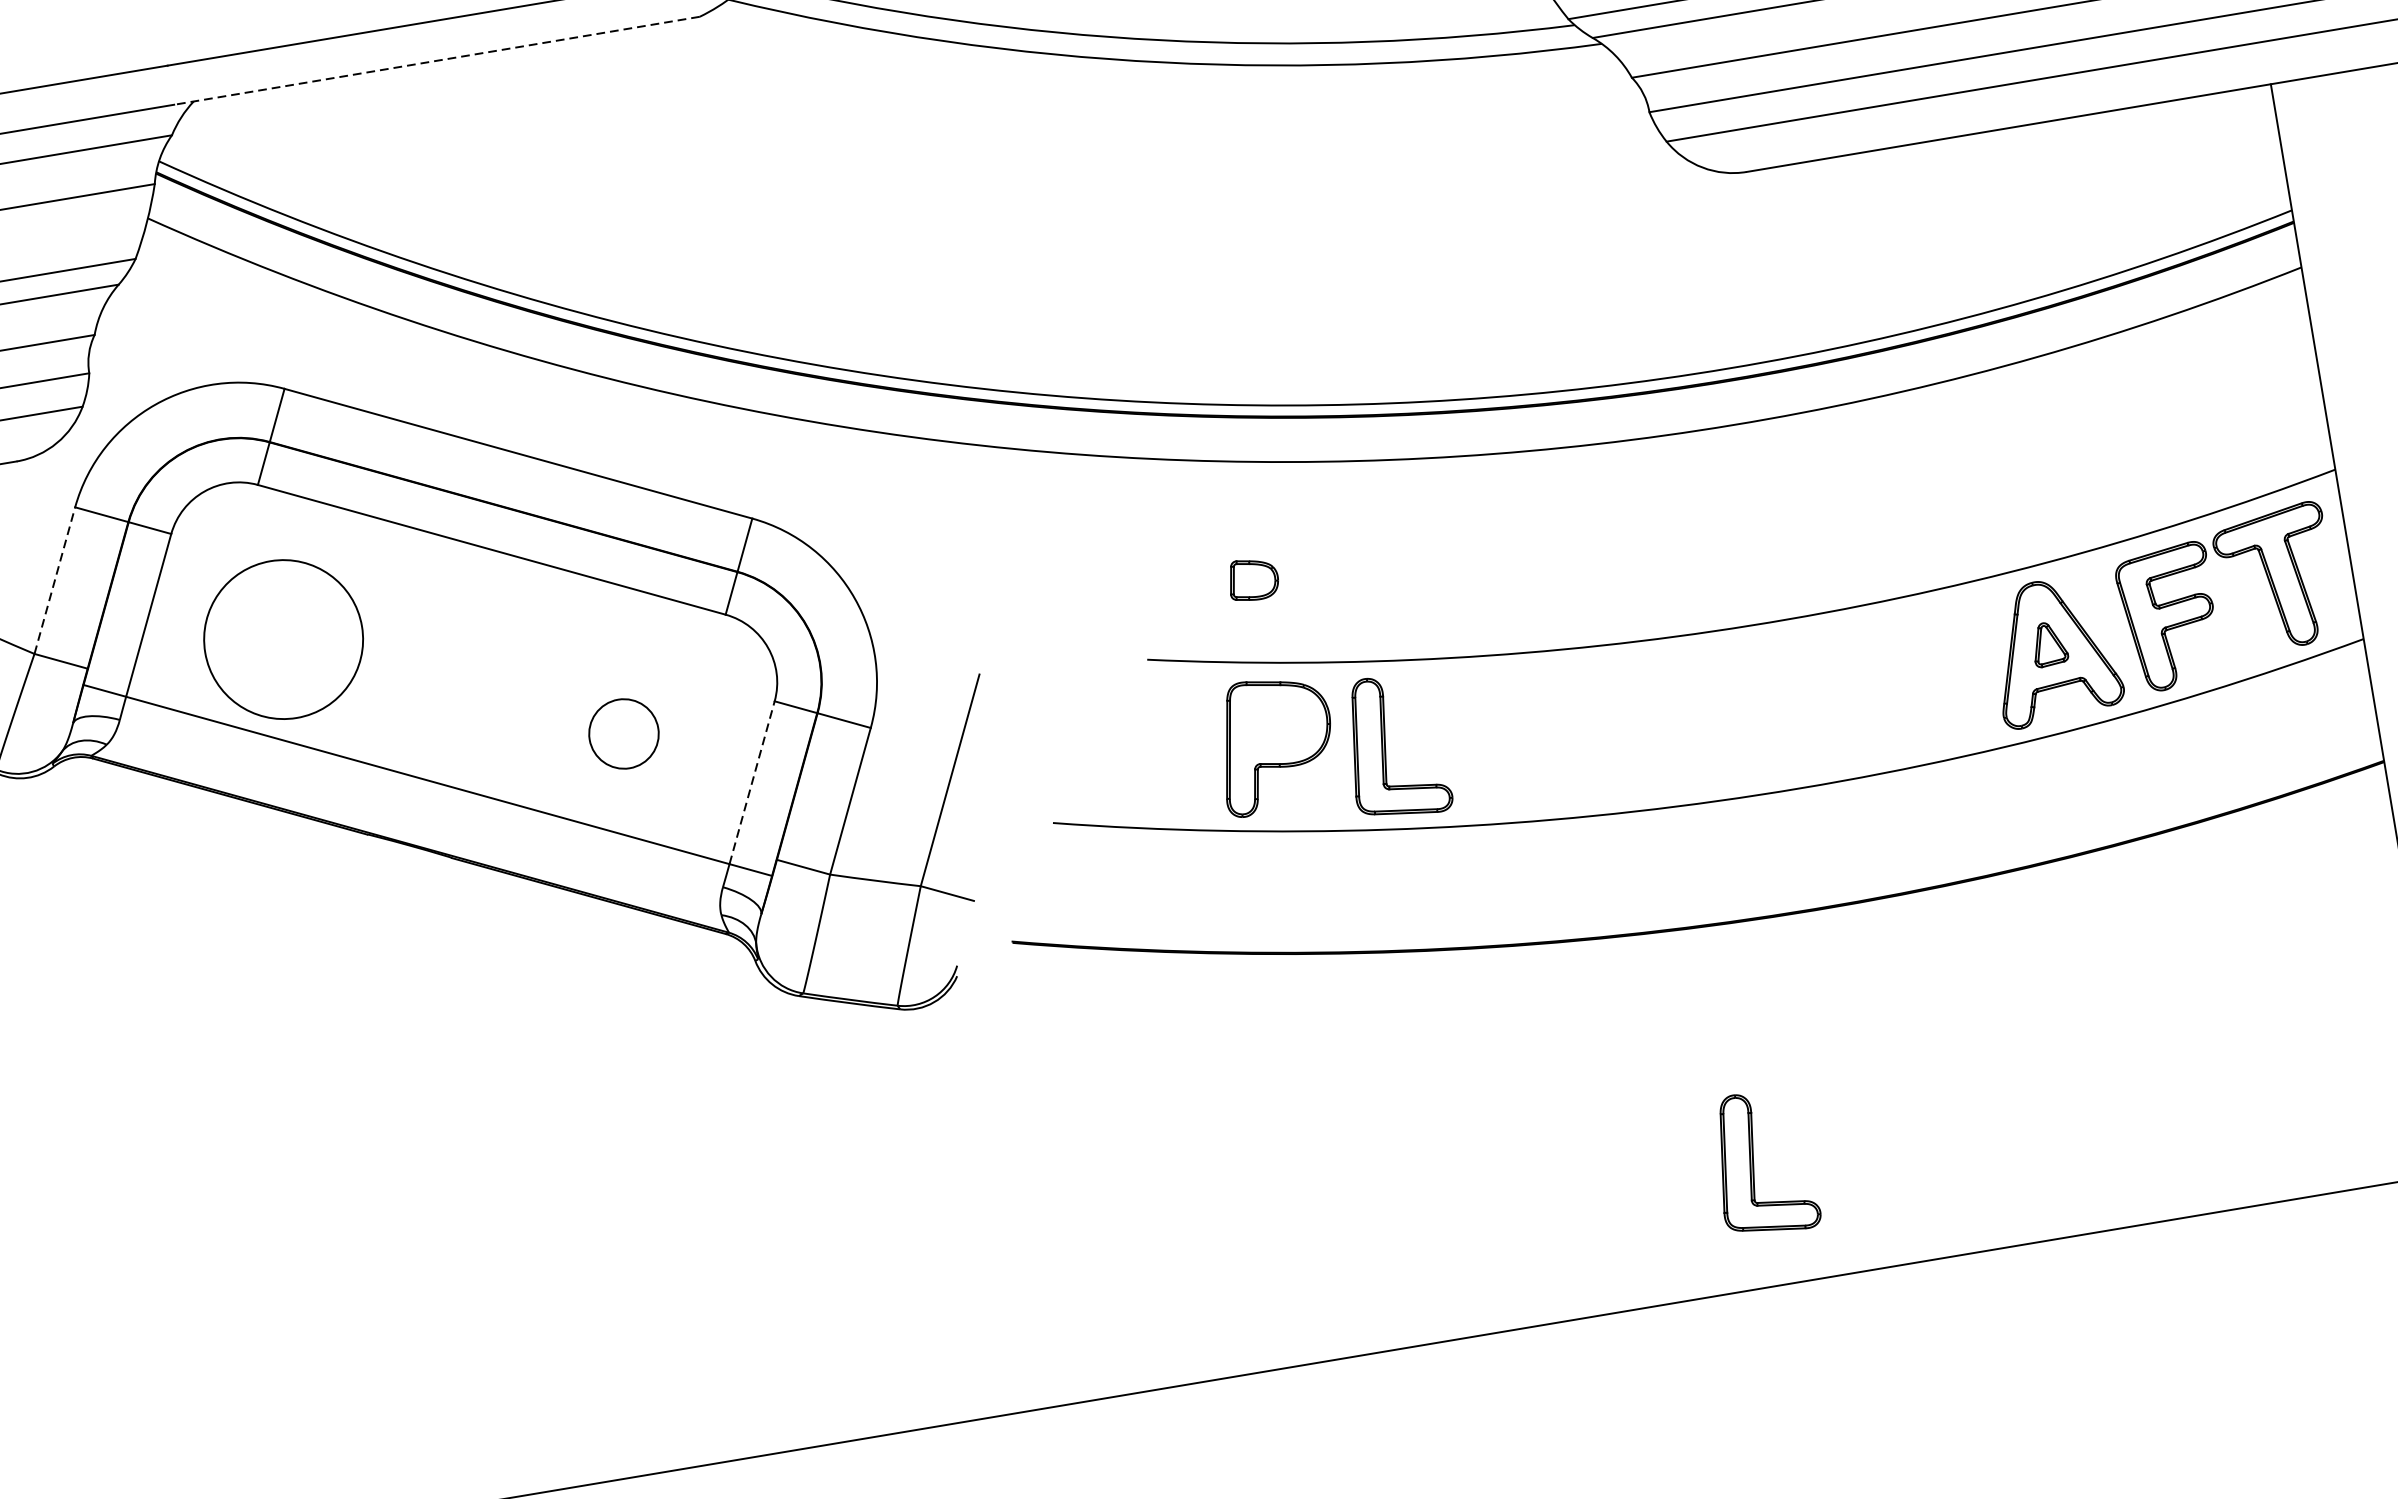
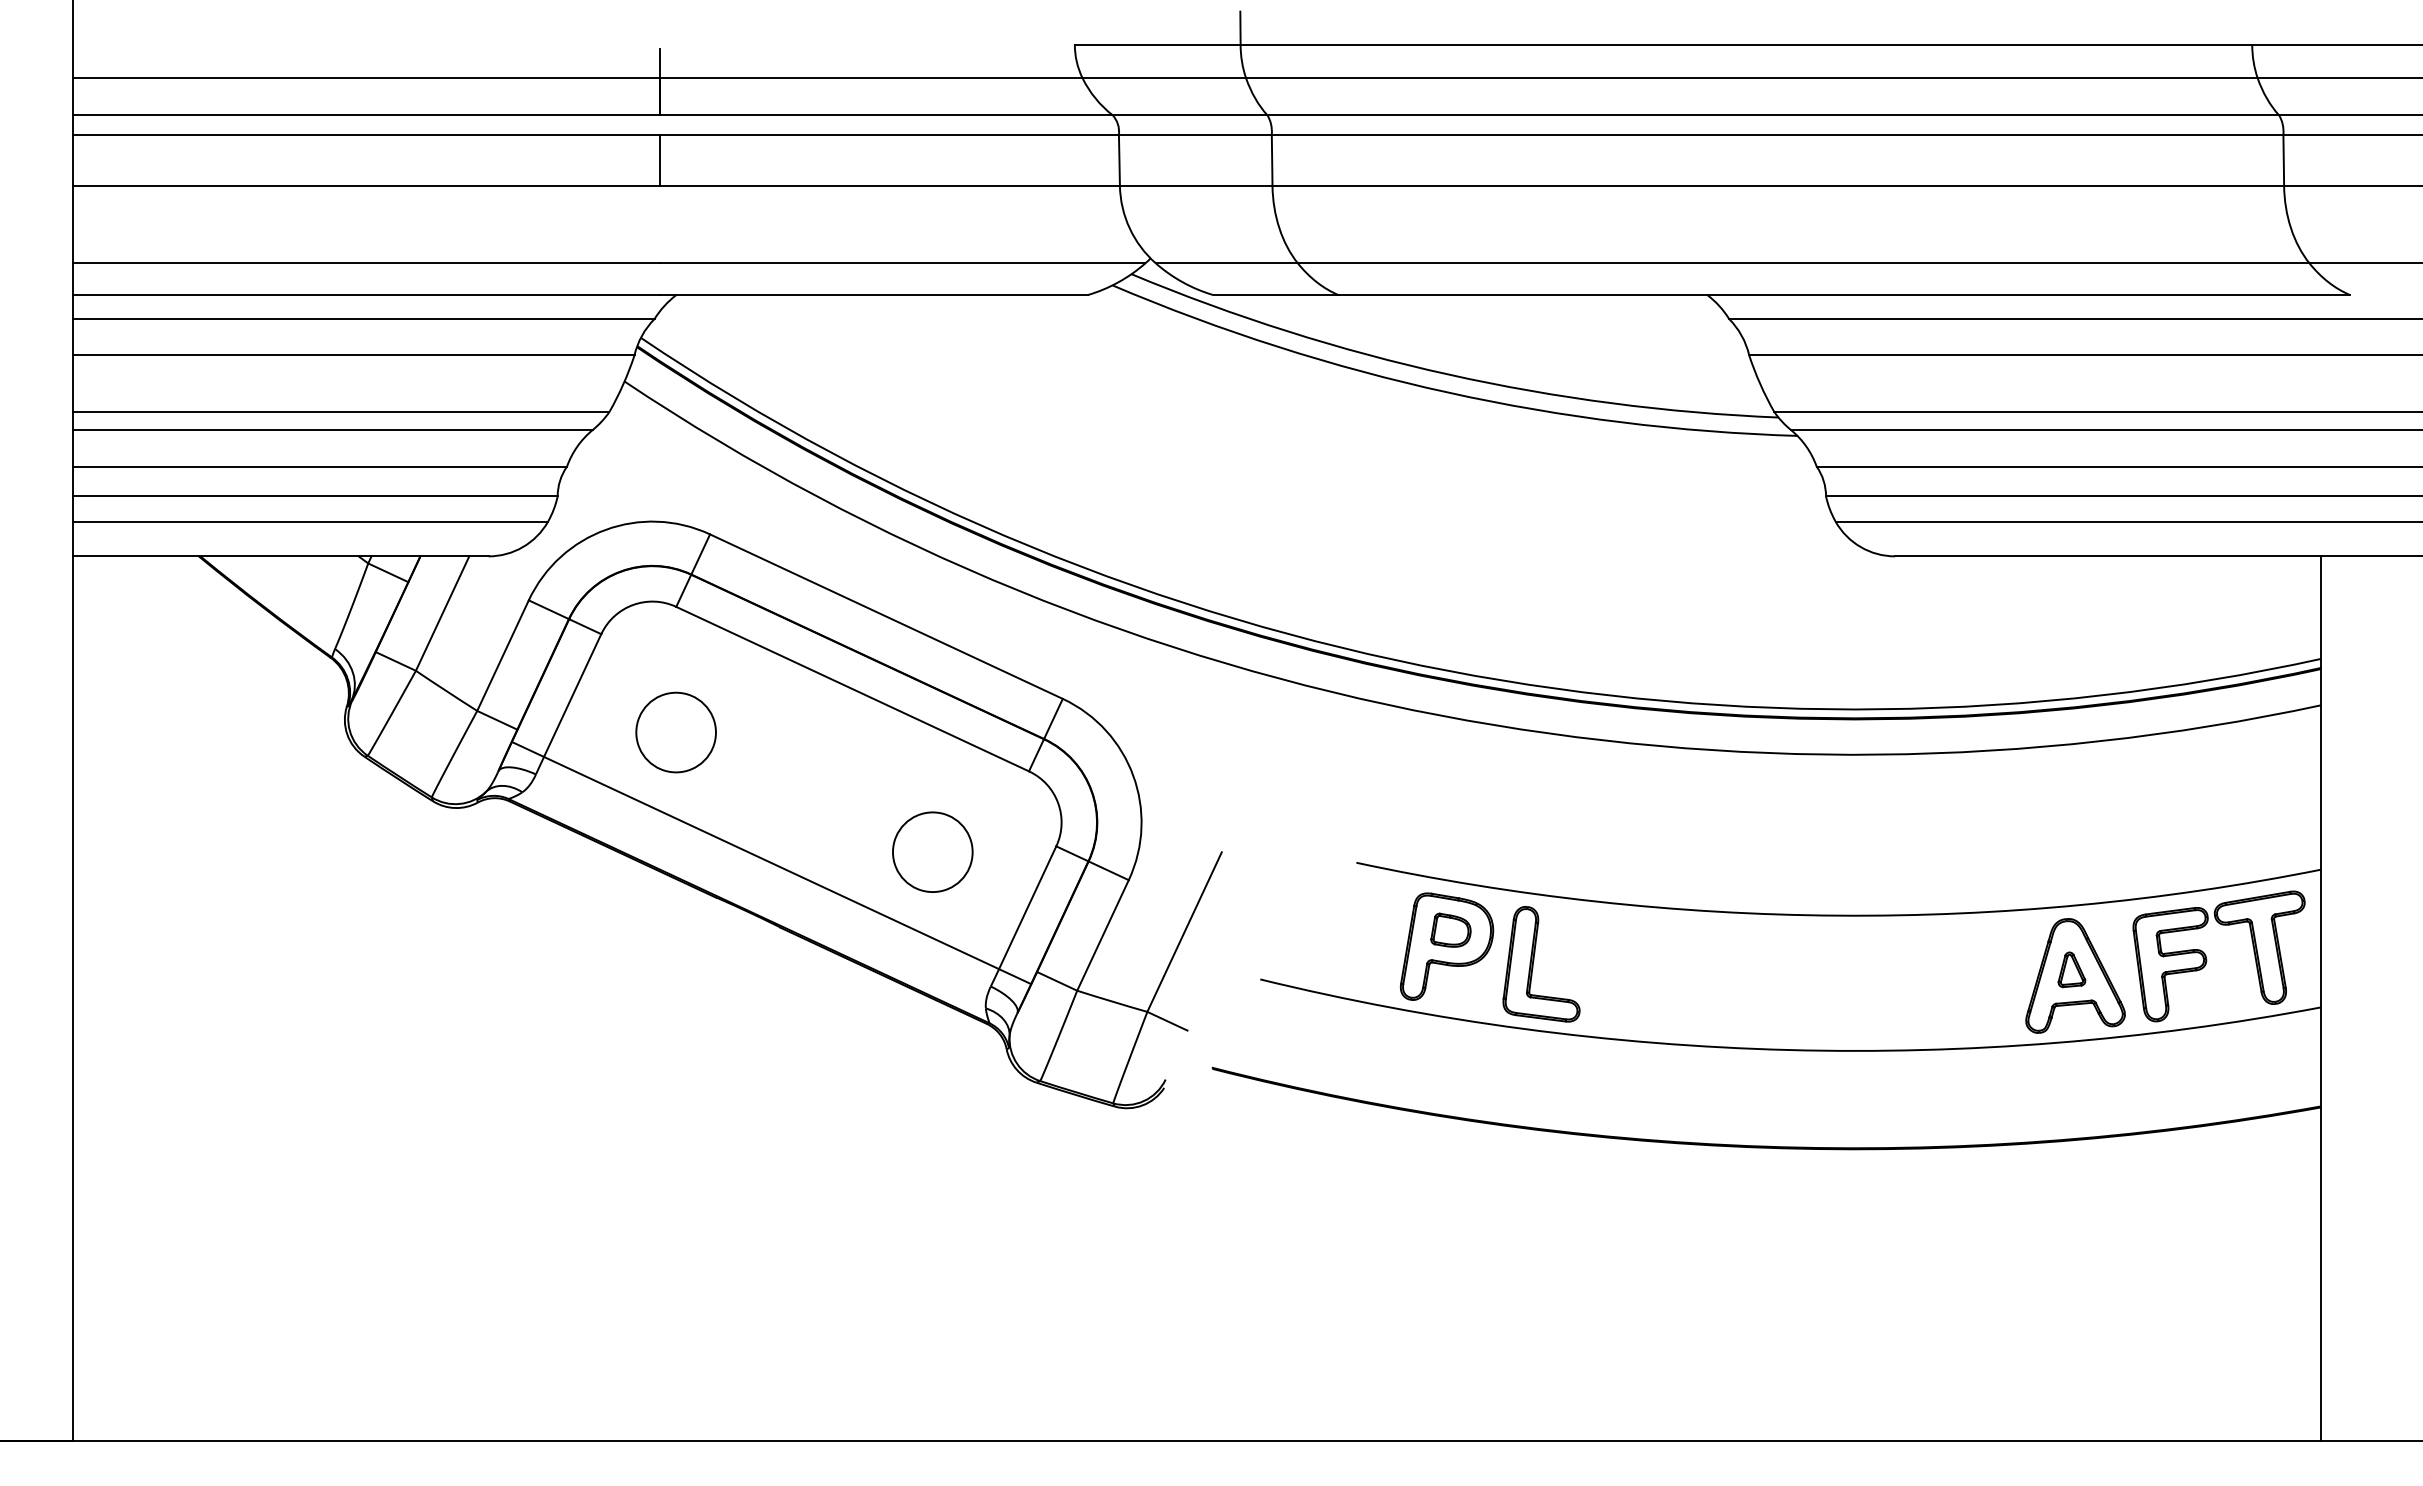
line: (437, 61) -> (874, 295), dashed -> solid
part: (1252, 578) -> (1450, 929), moved
line: (55, 580) -> (503, 655), dashed -> solid
circle: (282, 639) -> (675, 732), size x0.62
circle: (623, 734) -> (932, 852), size x1.43
line: (751, 782) -> (1027, 907), dashed -> solid
part: (1754, 1160) -> (1770, 1339), removed

